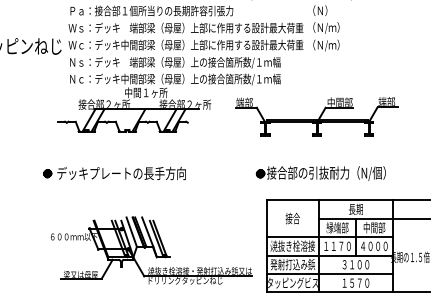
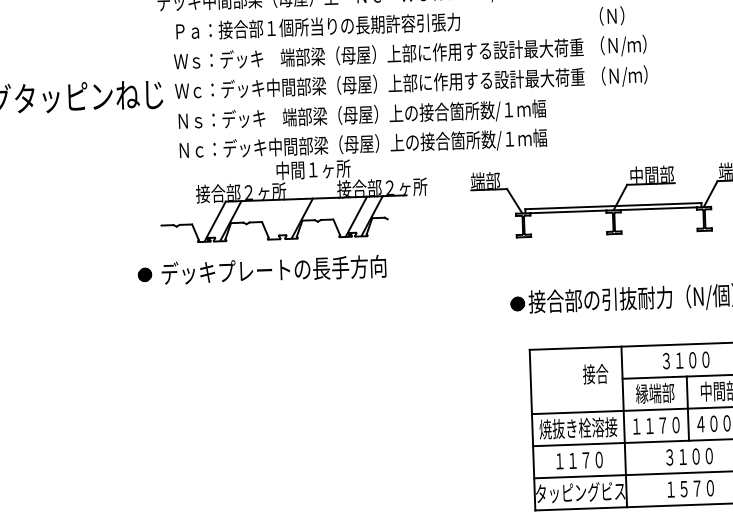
part: (114, 173) -> (261, 270), moved
text: (355, 208) -> (685, 358), 長期 -> ３１００
text: (292, 218) -> (595, 374), moved
part: (151, 250) -> (332, 444), removed
text: (292, 264) -> (578, 460), 発射打込み鋲 -> １１７０

